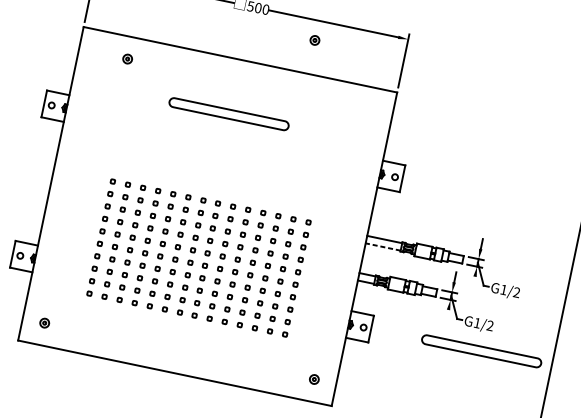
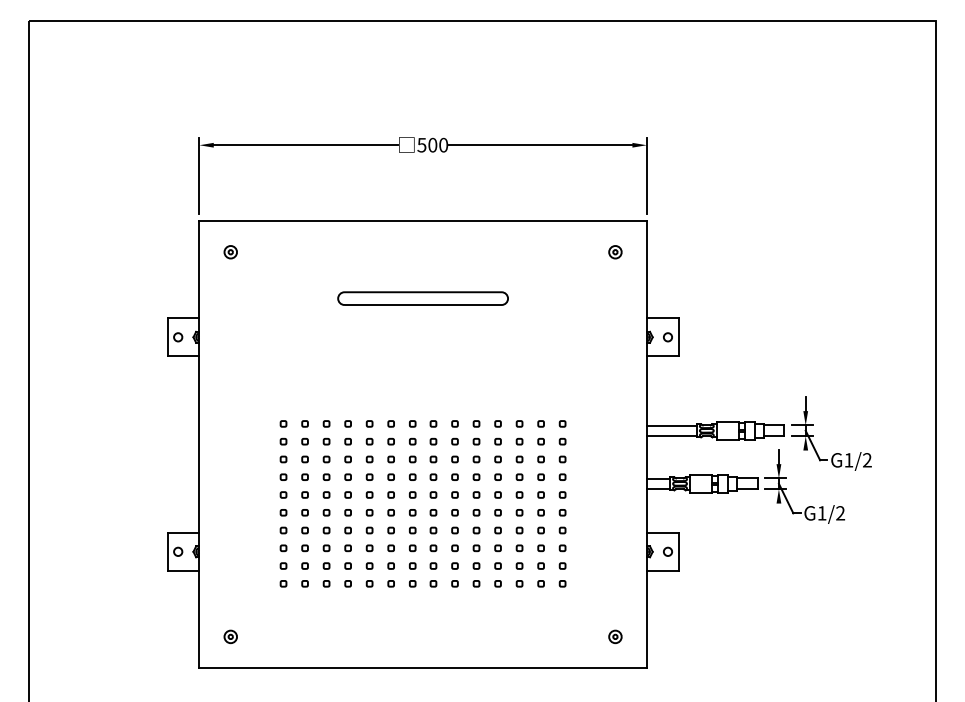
part: (314, 40) -> (615, 252), moved
part: (127, 59) -> (230, 252), moved
line: (382, 247) -> (671, 436), dashed -> solid
part: (481, 351) -> (835, 550), removed

